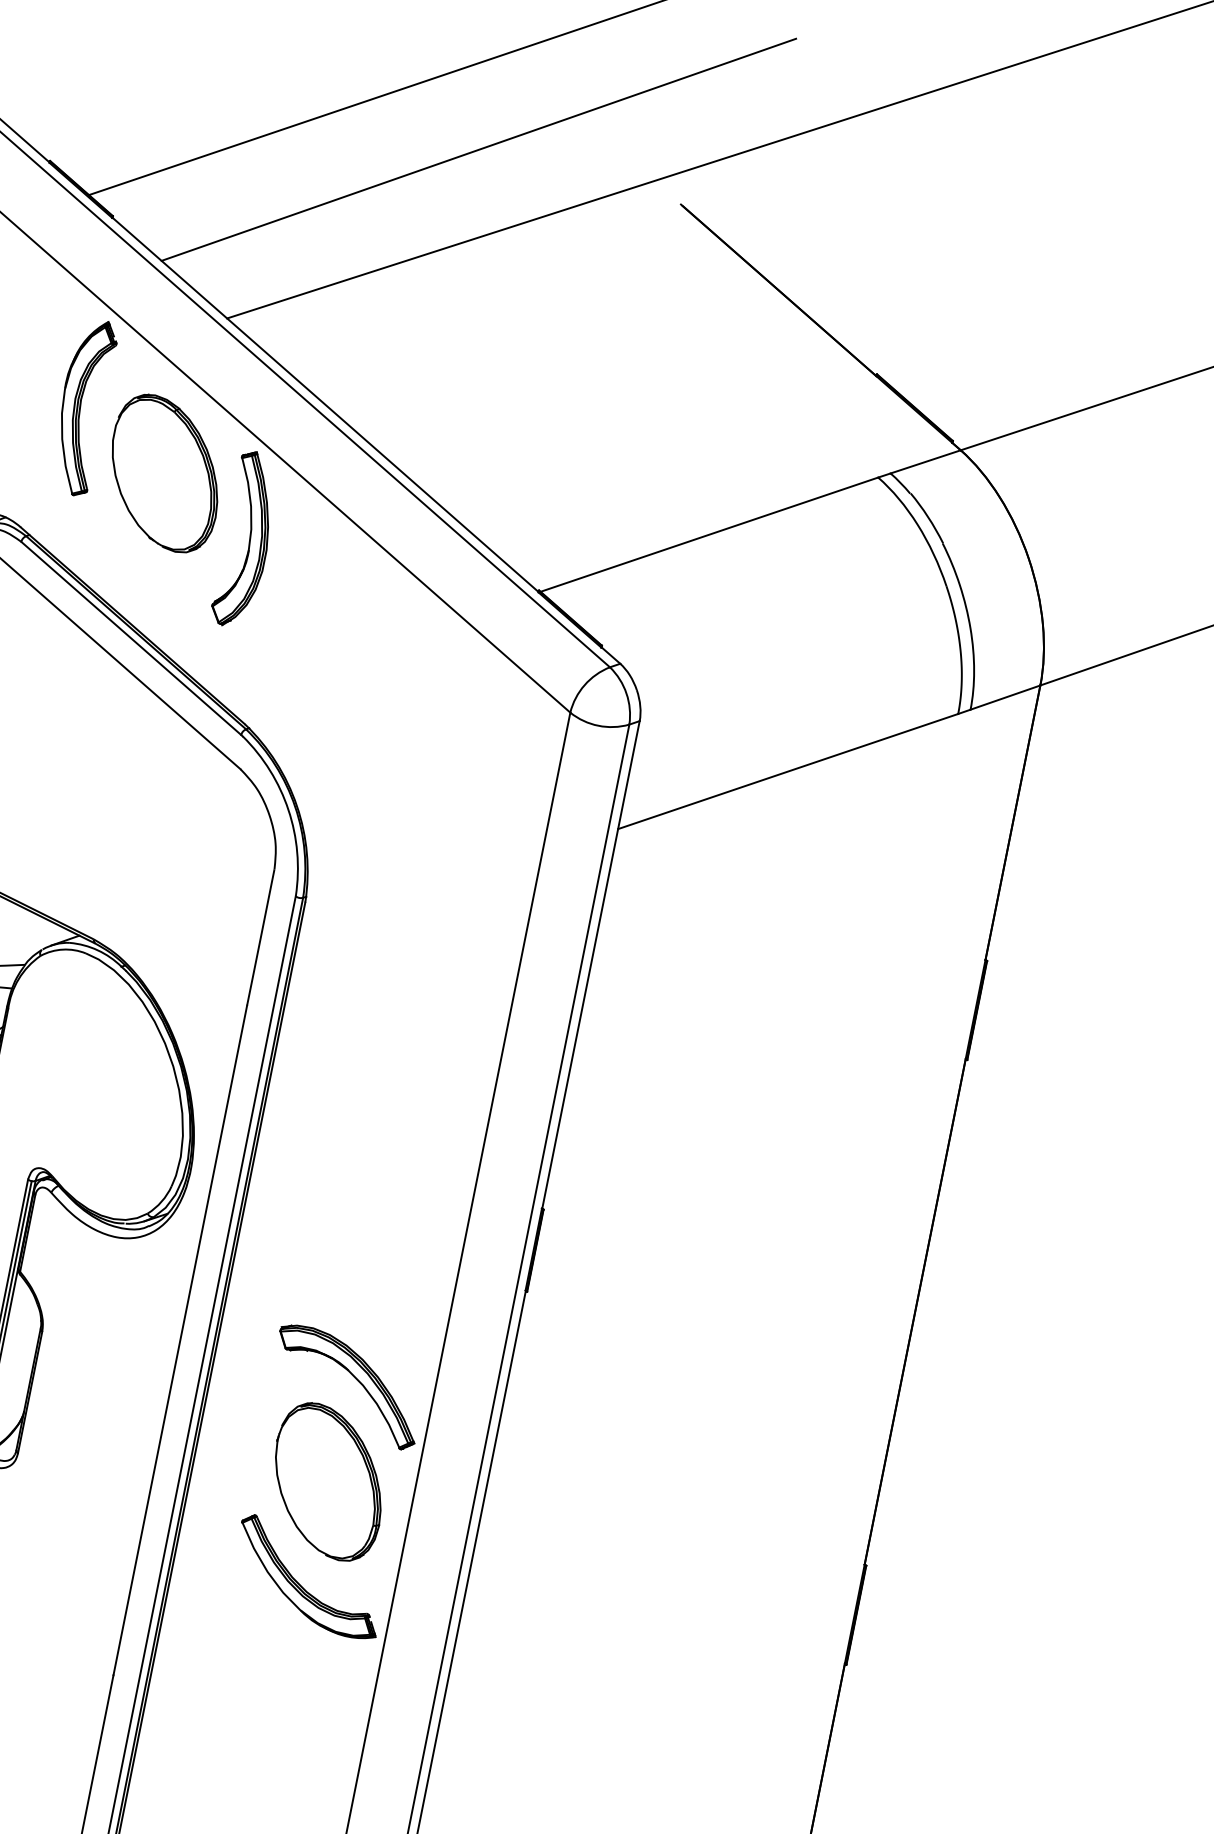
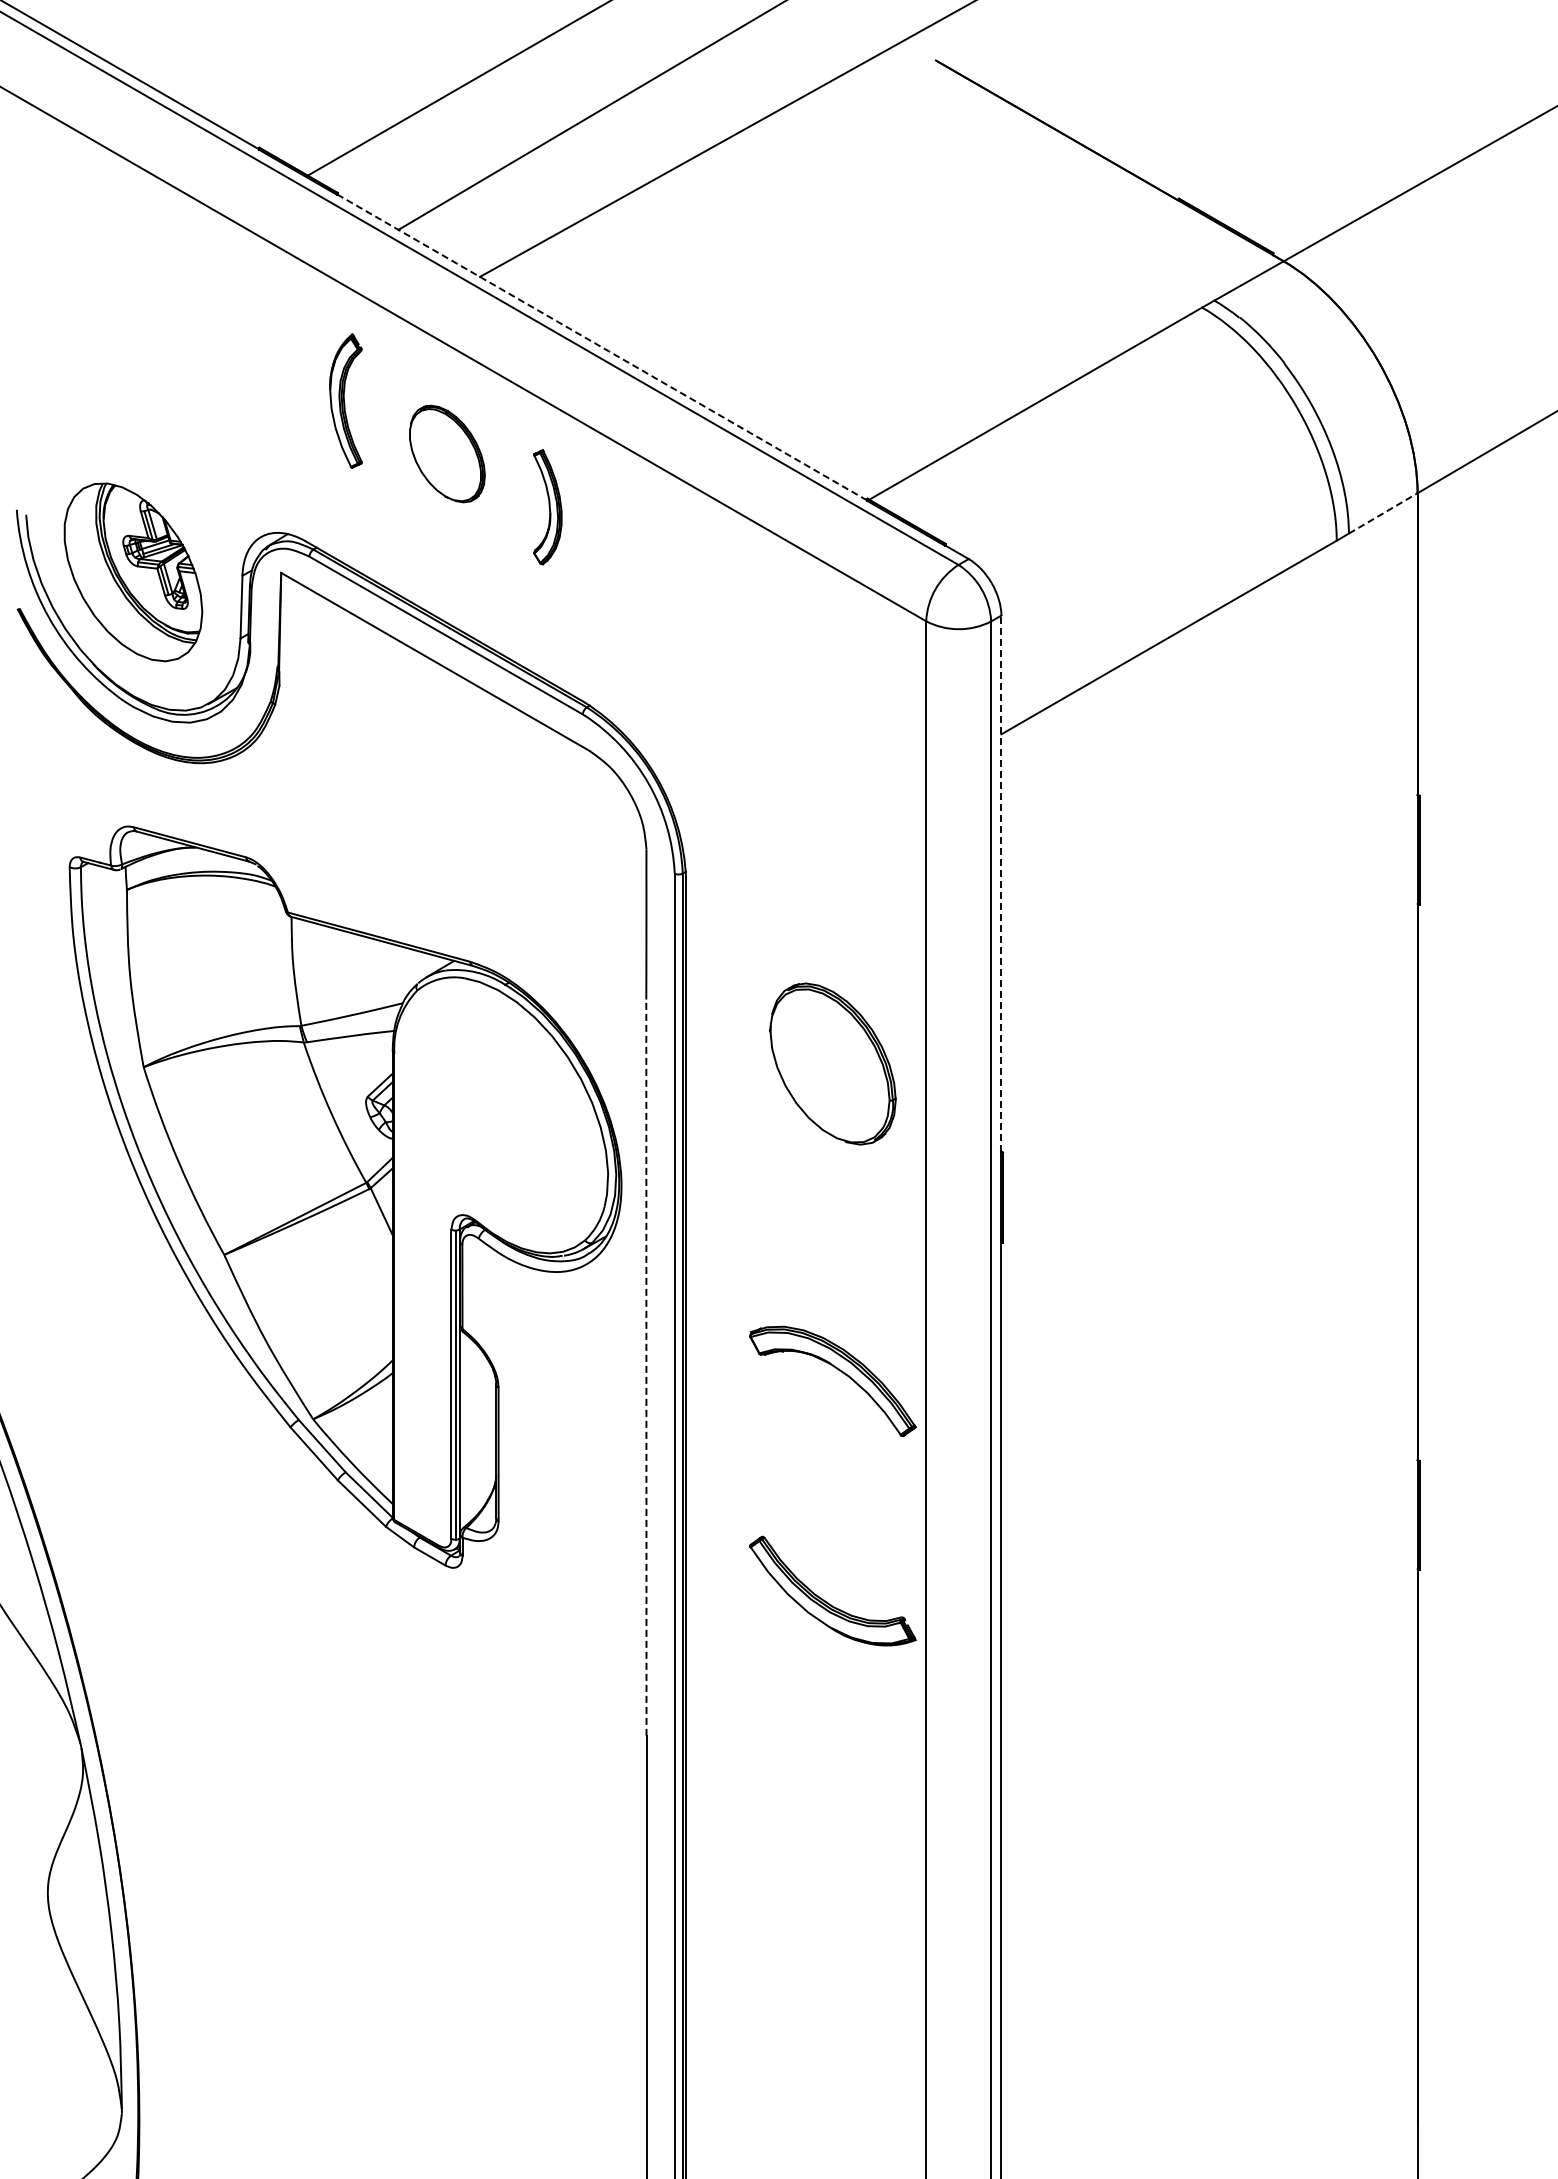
line: (325, 404) -> (602, 347), solid -> dashed
part: (82, 406) -> (345, 400), size x0.7
part: (165, 473) -> (447, 453), size x0.6
part: (246, 540) -> (547, 507), size x0.6
line: (1005, 697) -> (1383, 513), solid -> dashed
line: (591, 964) -> (1001, 883), solid -> dashed
line: (180, 1340) -> (646, 1367), solid -> dashed
part: (328, 1481) -> (832, 1063), moved

